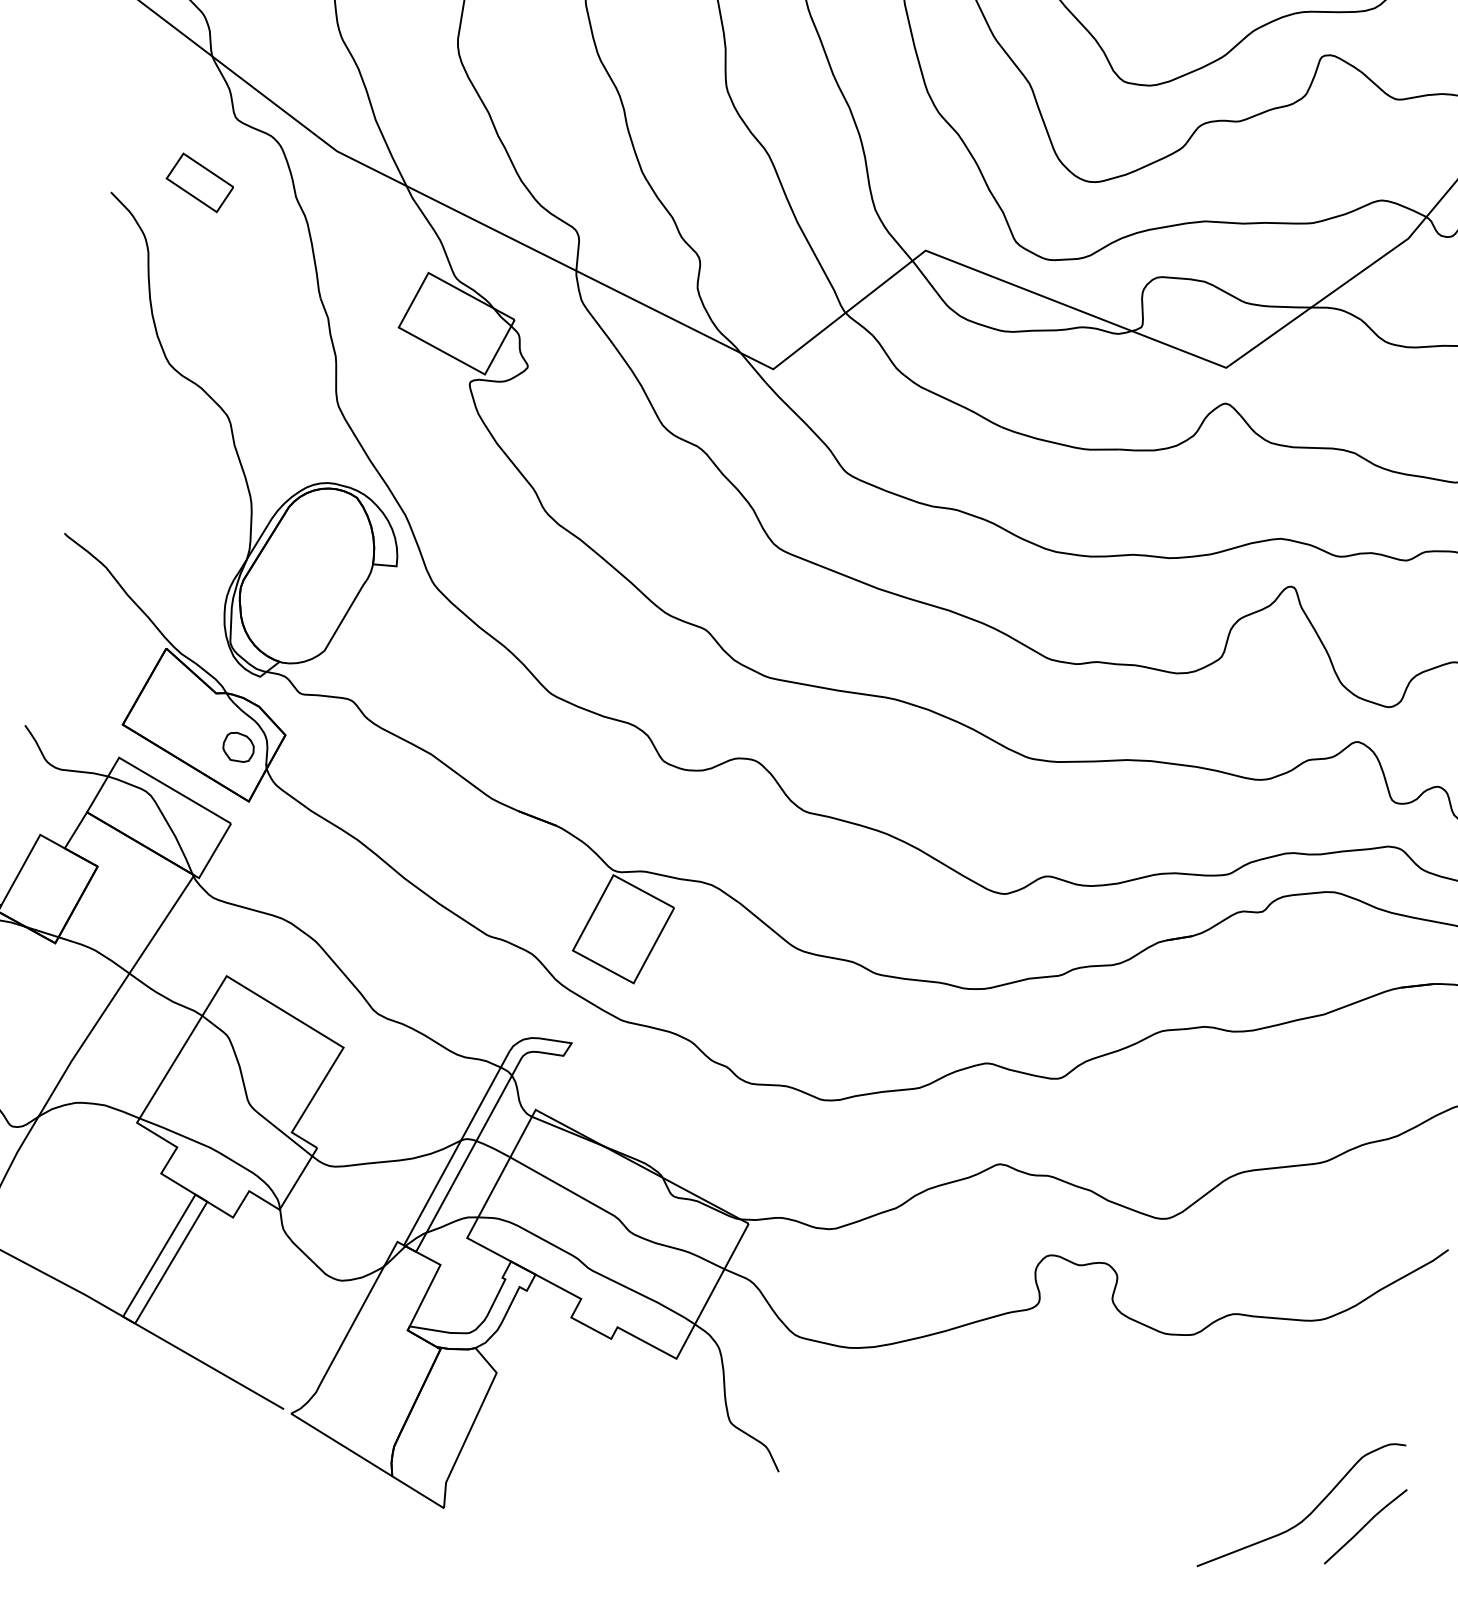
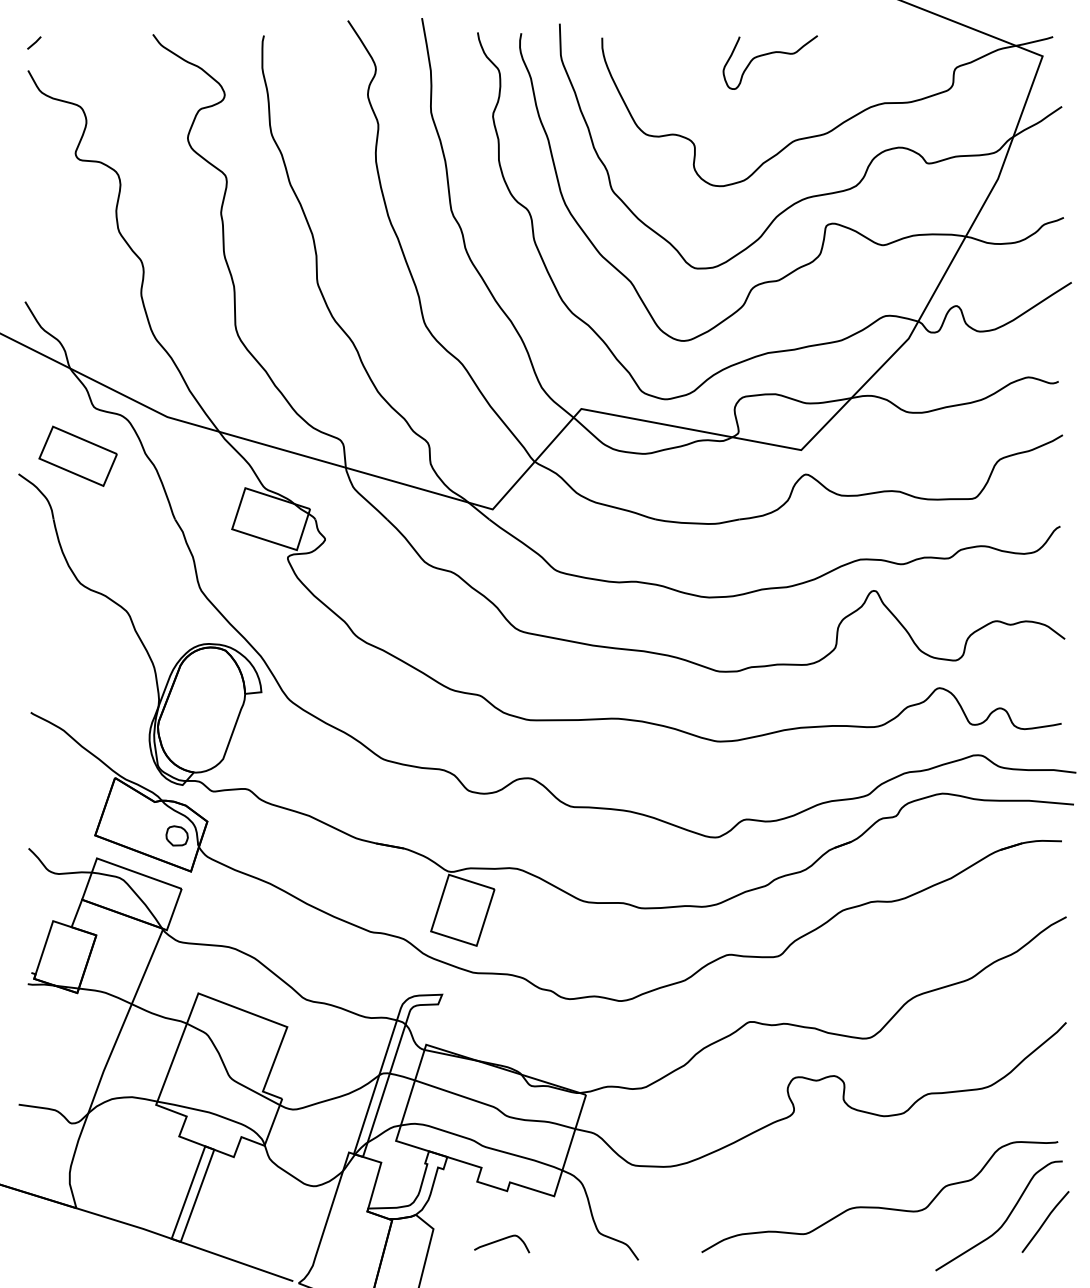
part: (199, 181) -> (77, 455), size x1.67
curve: (591, 1407) -> (502, 1240), added
curve: (1134, 1460) -> (879, 1206), added

